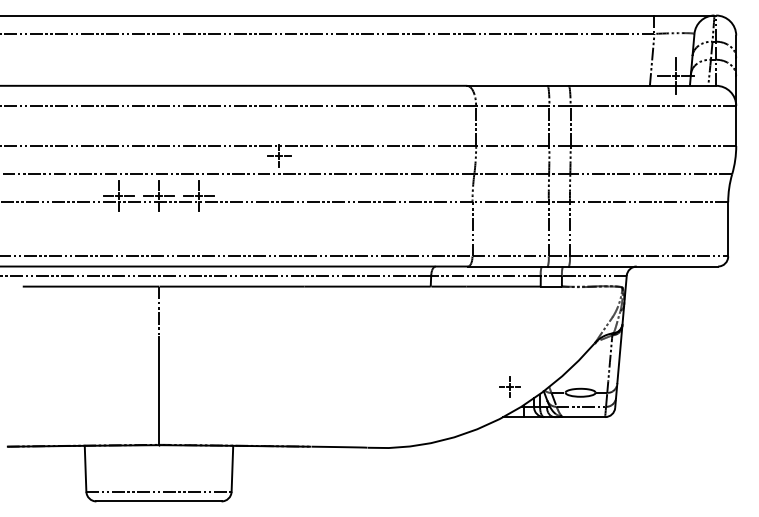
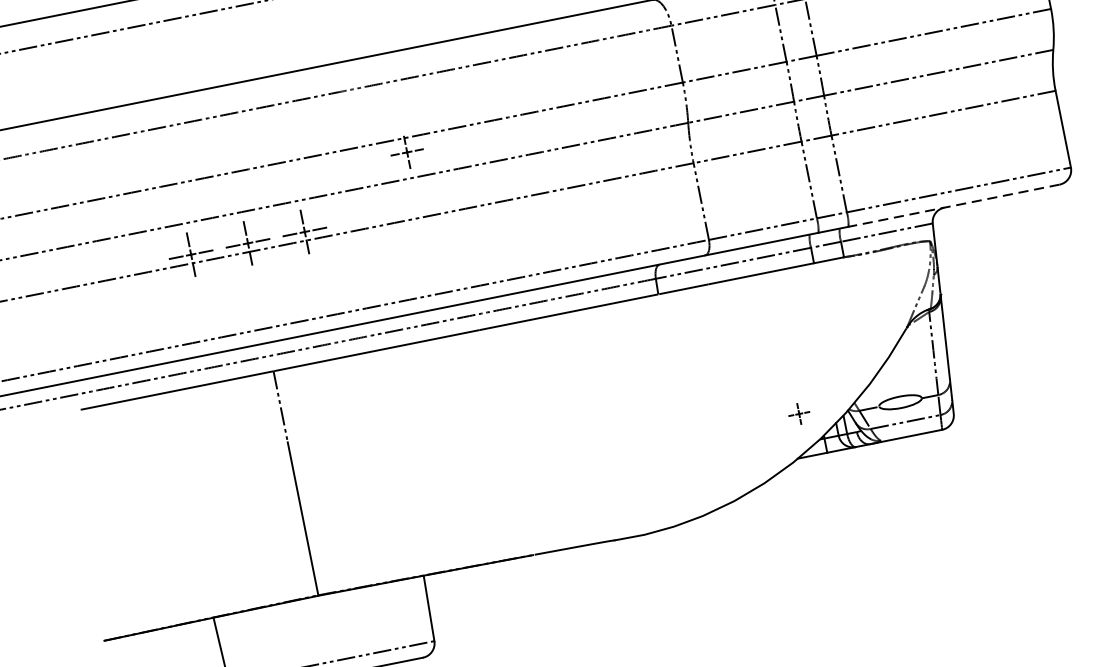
line: (643, 266) -> (953, 205), solid -> dashed
part: (509, 386) -> (798, 413), size x0.7

